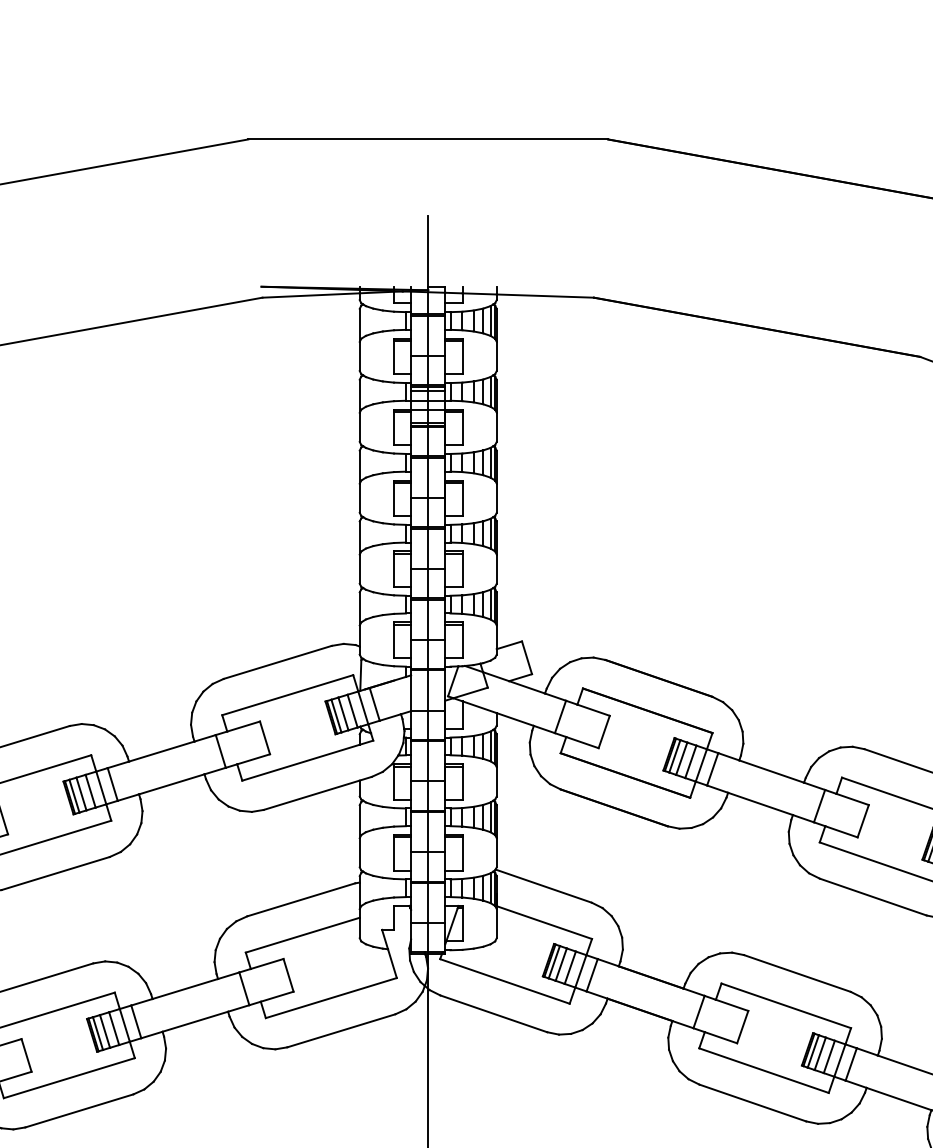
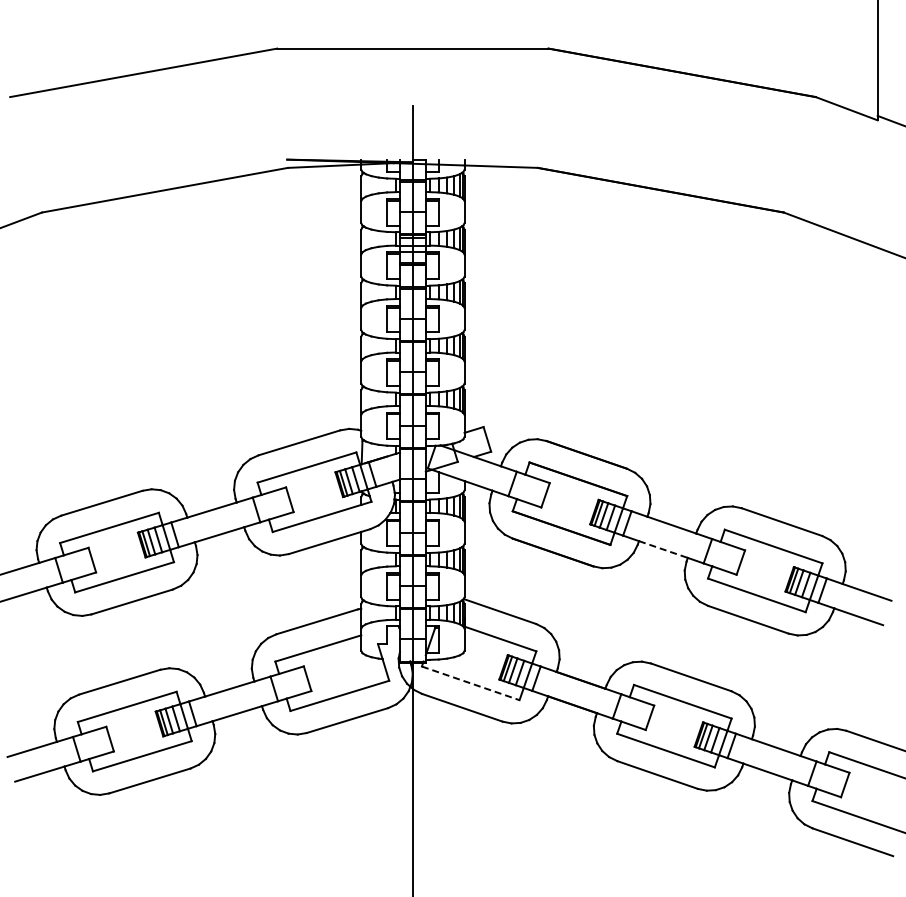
line: (760, 803) -> (663, 549), solid -> dashed
line: (504, 981) -> (470, 683), solid -> dashed

